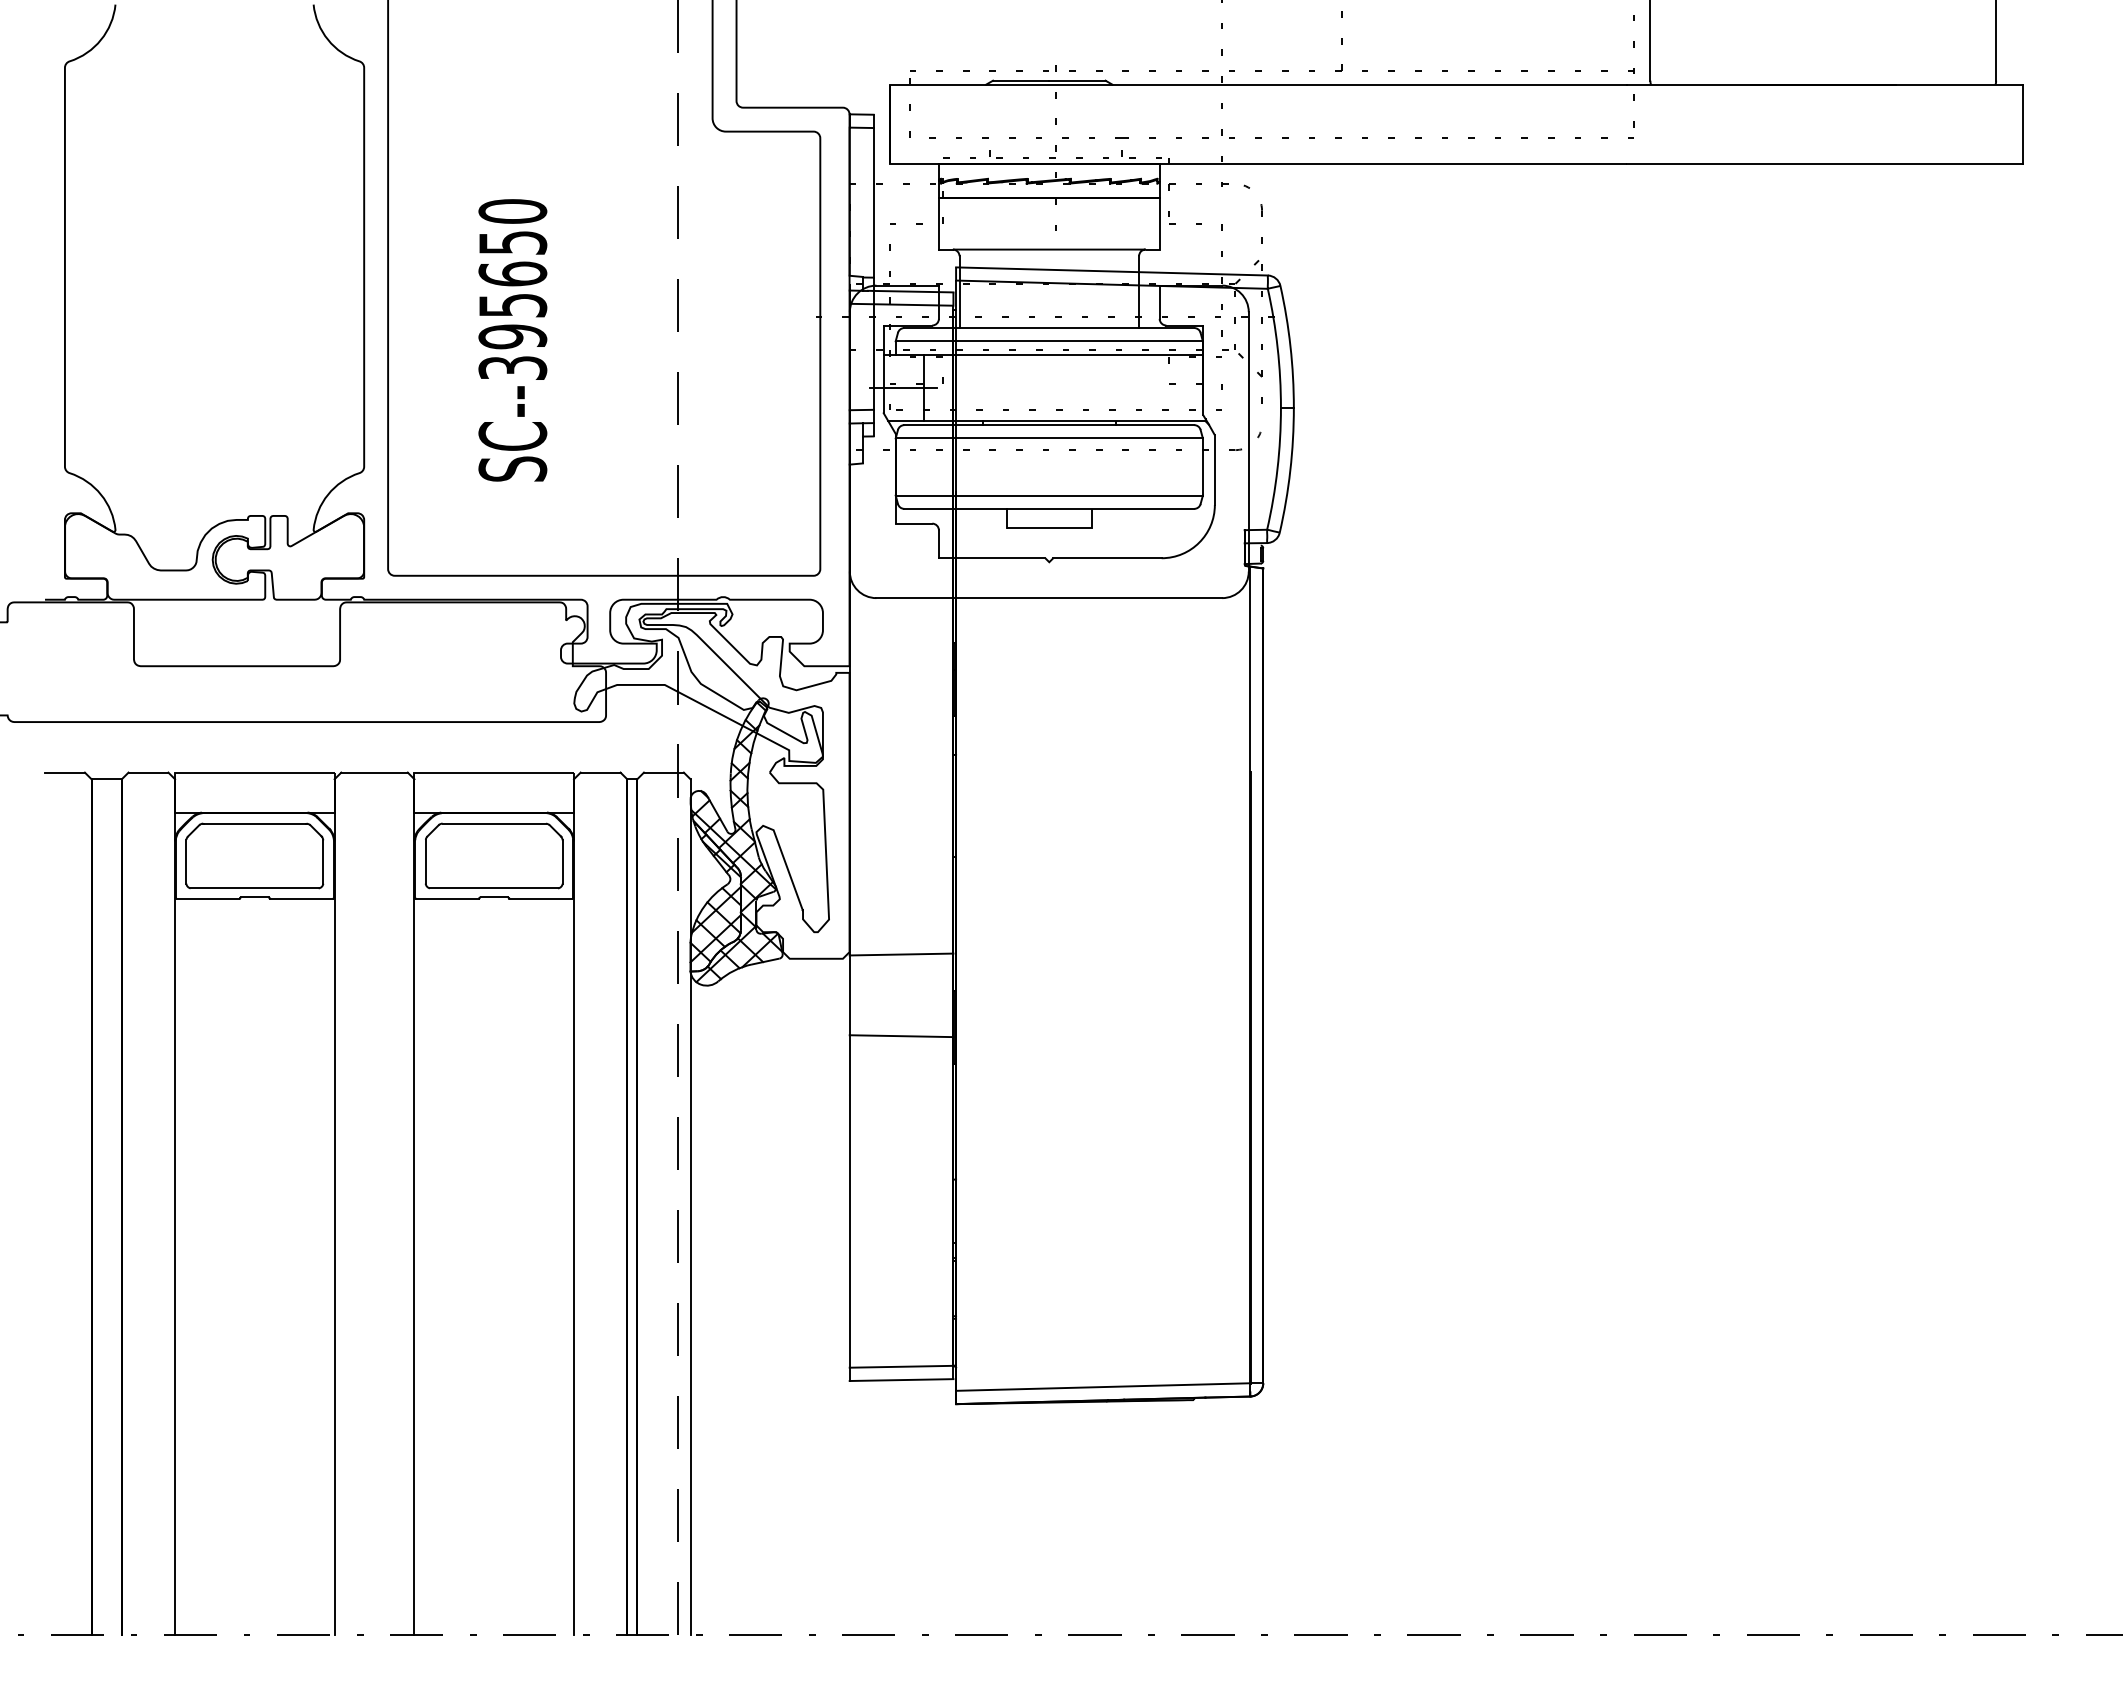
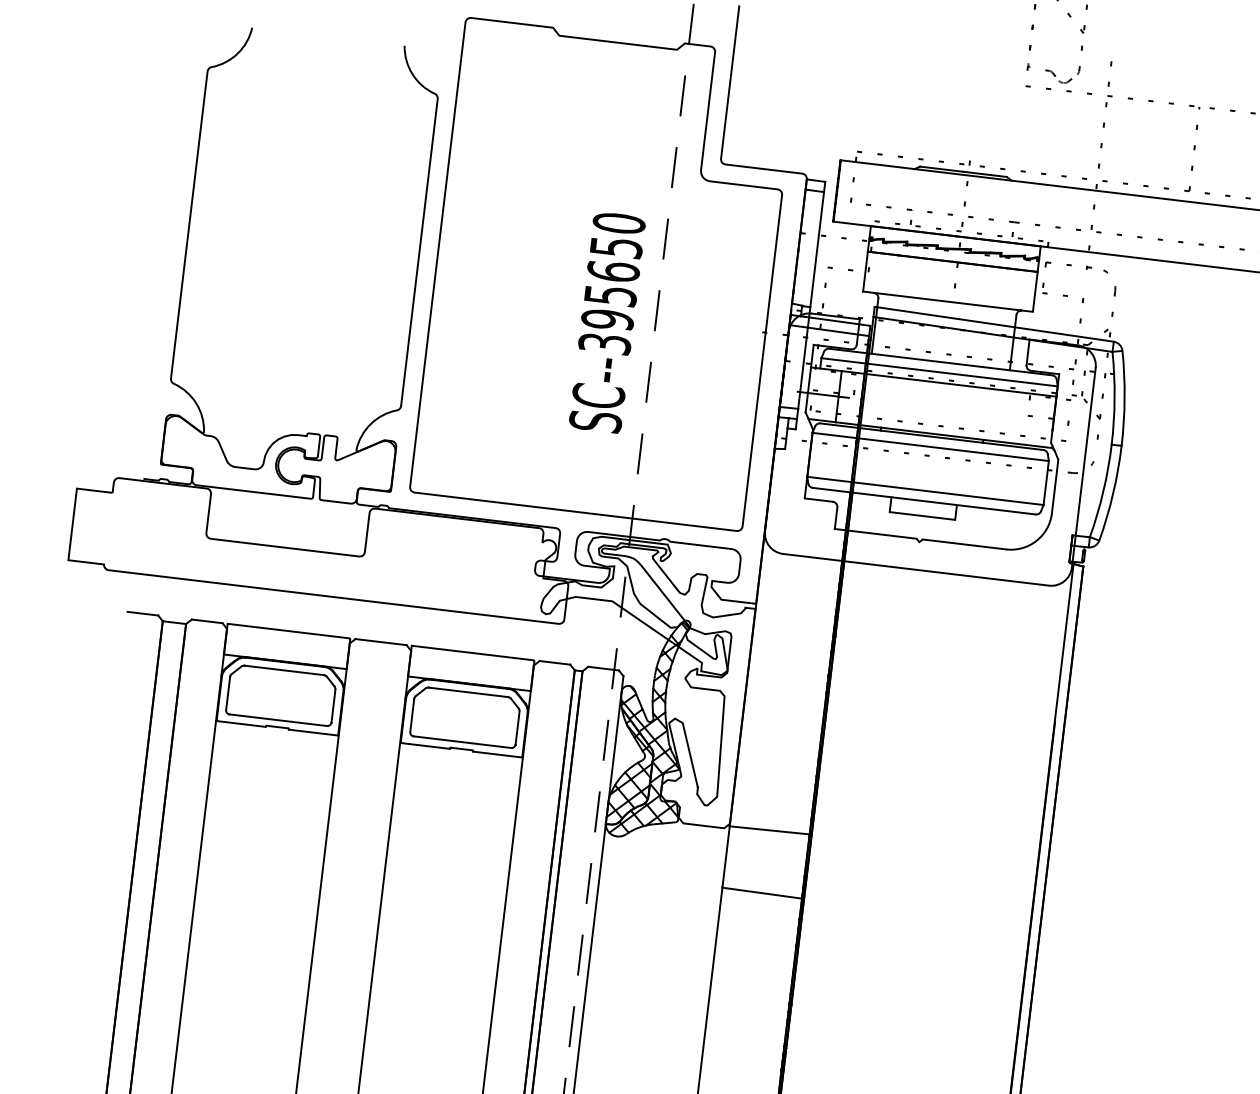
text: (512, 340) -> (607, 322), moved

